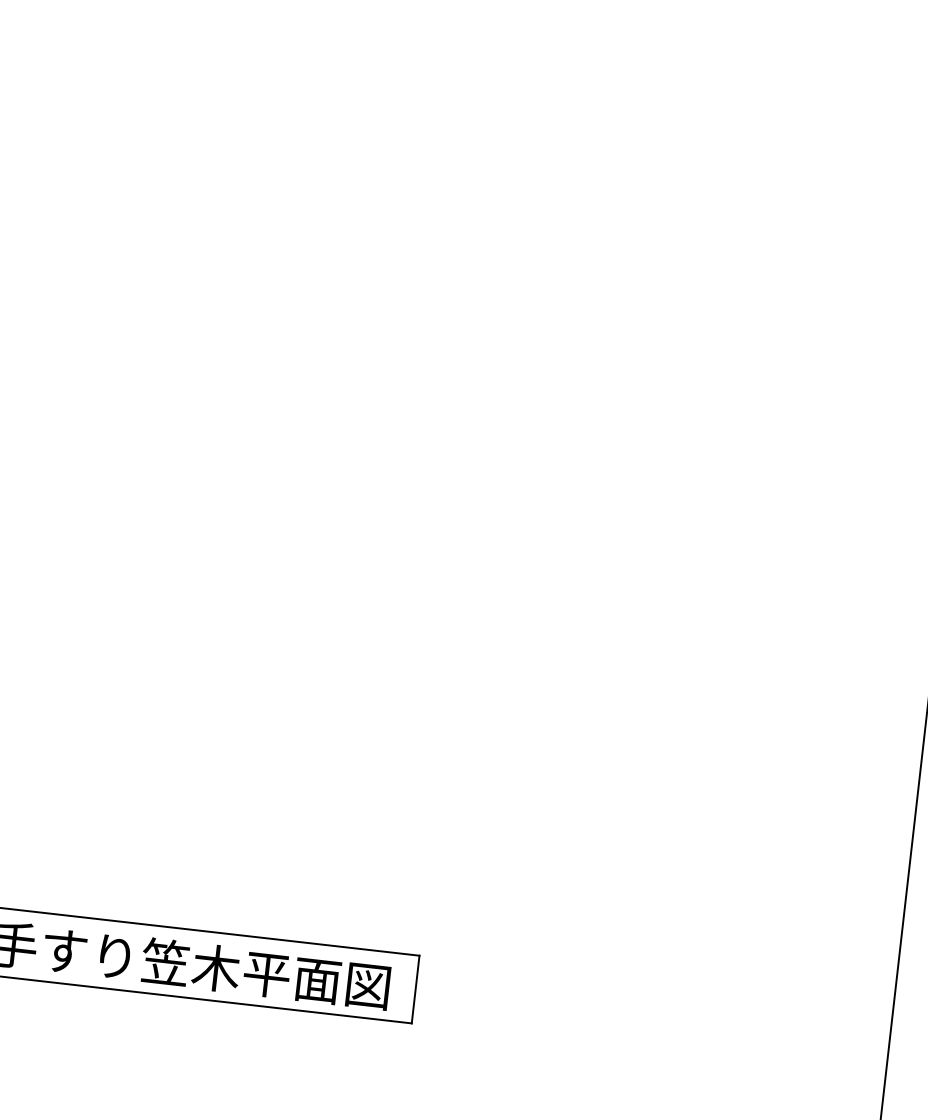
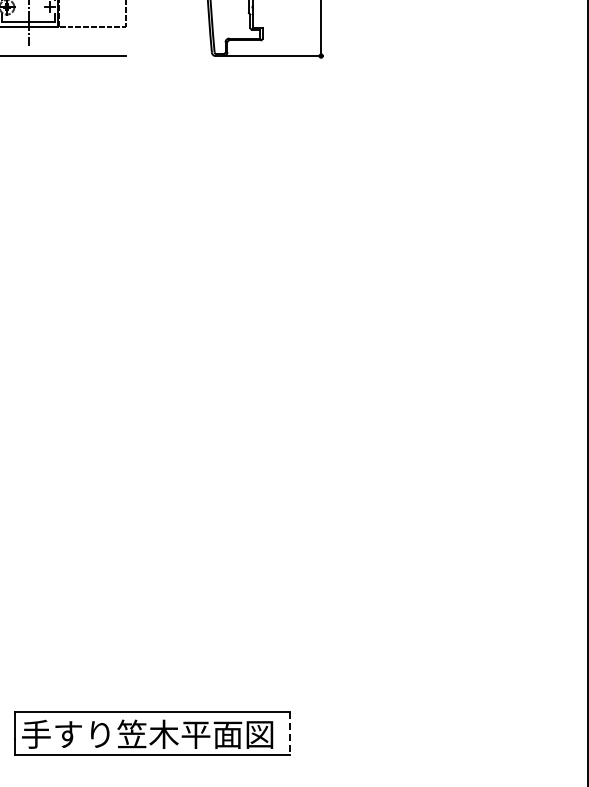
line: (415, 989) -> (289, 733), solid -> dashed

